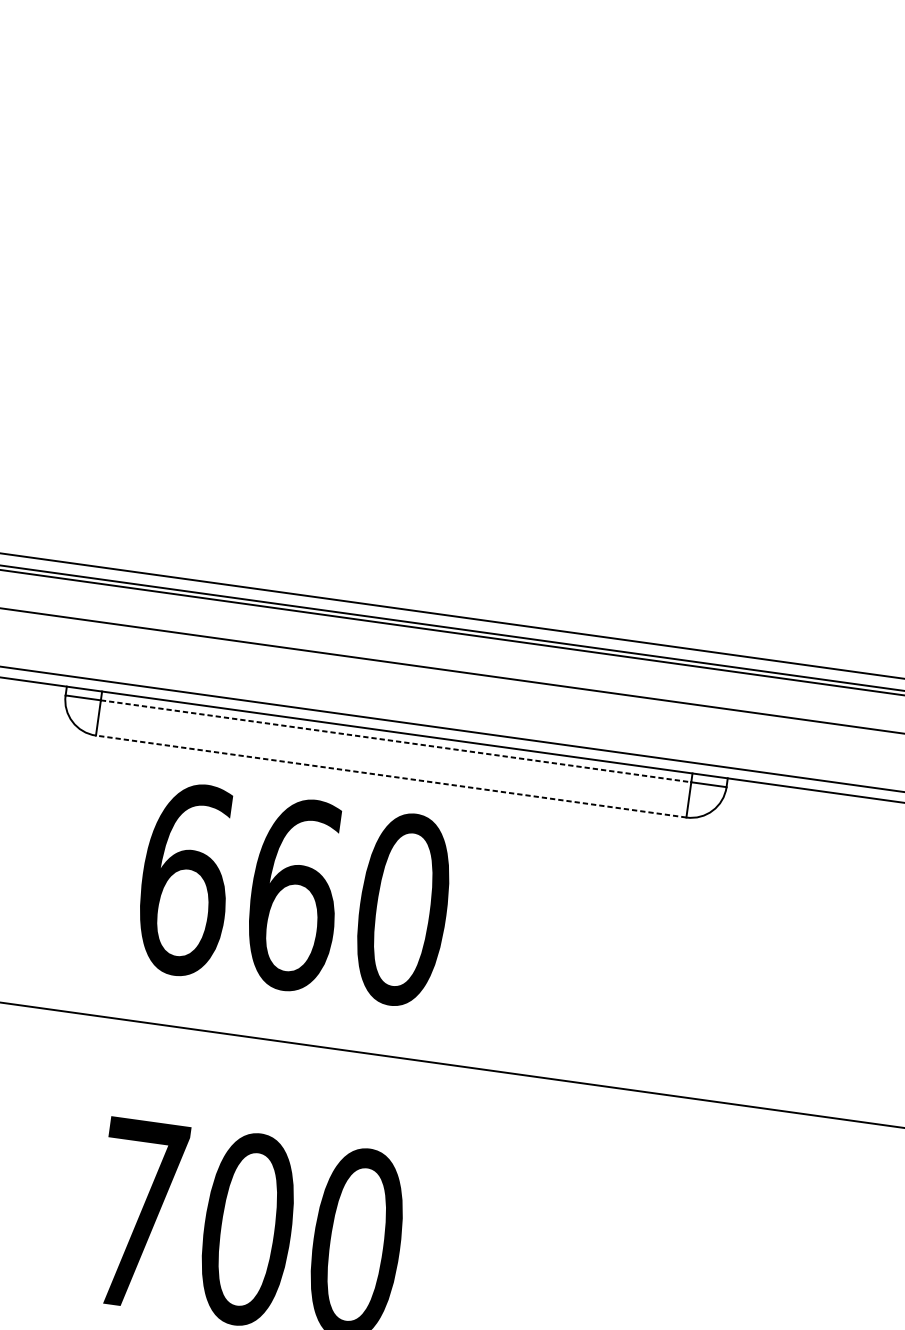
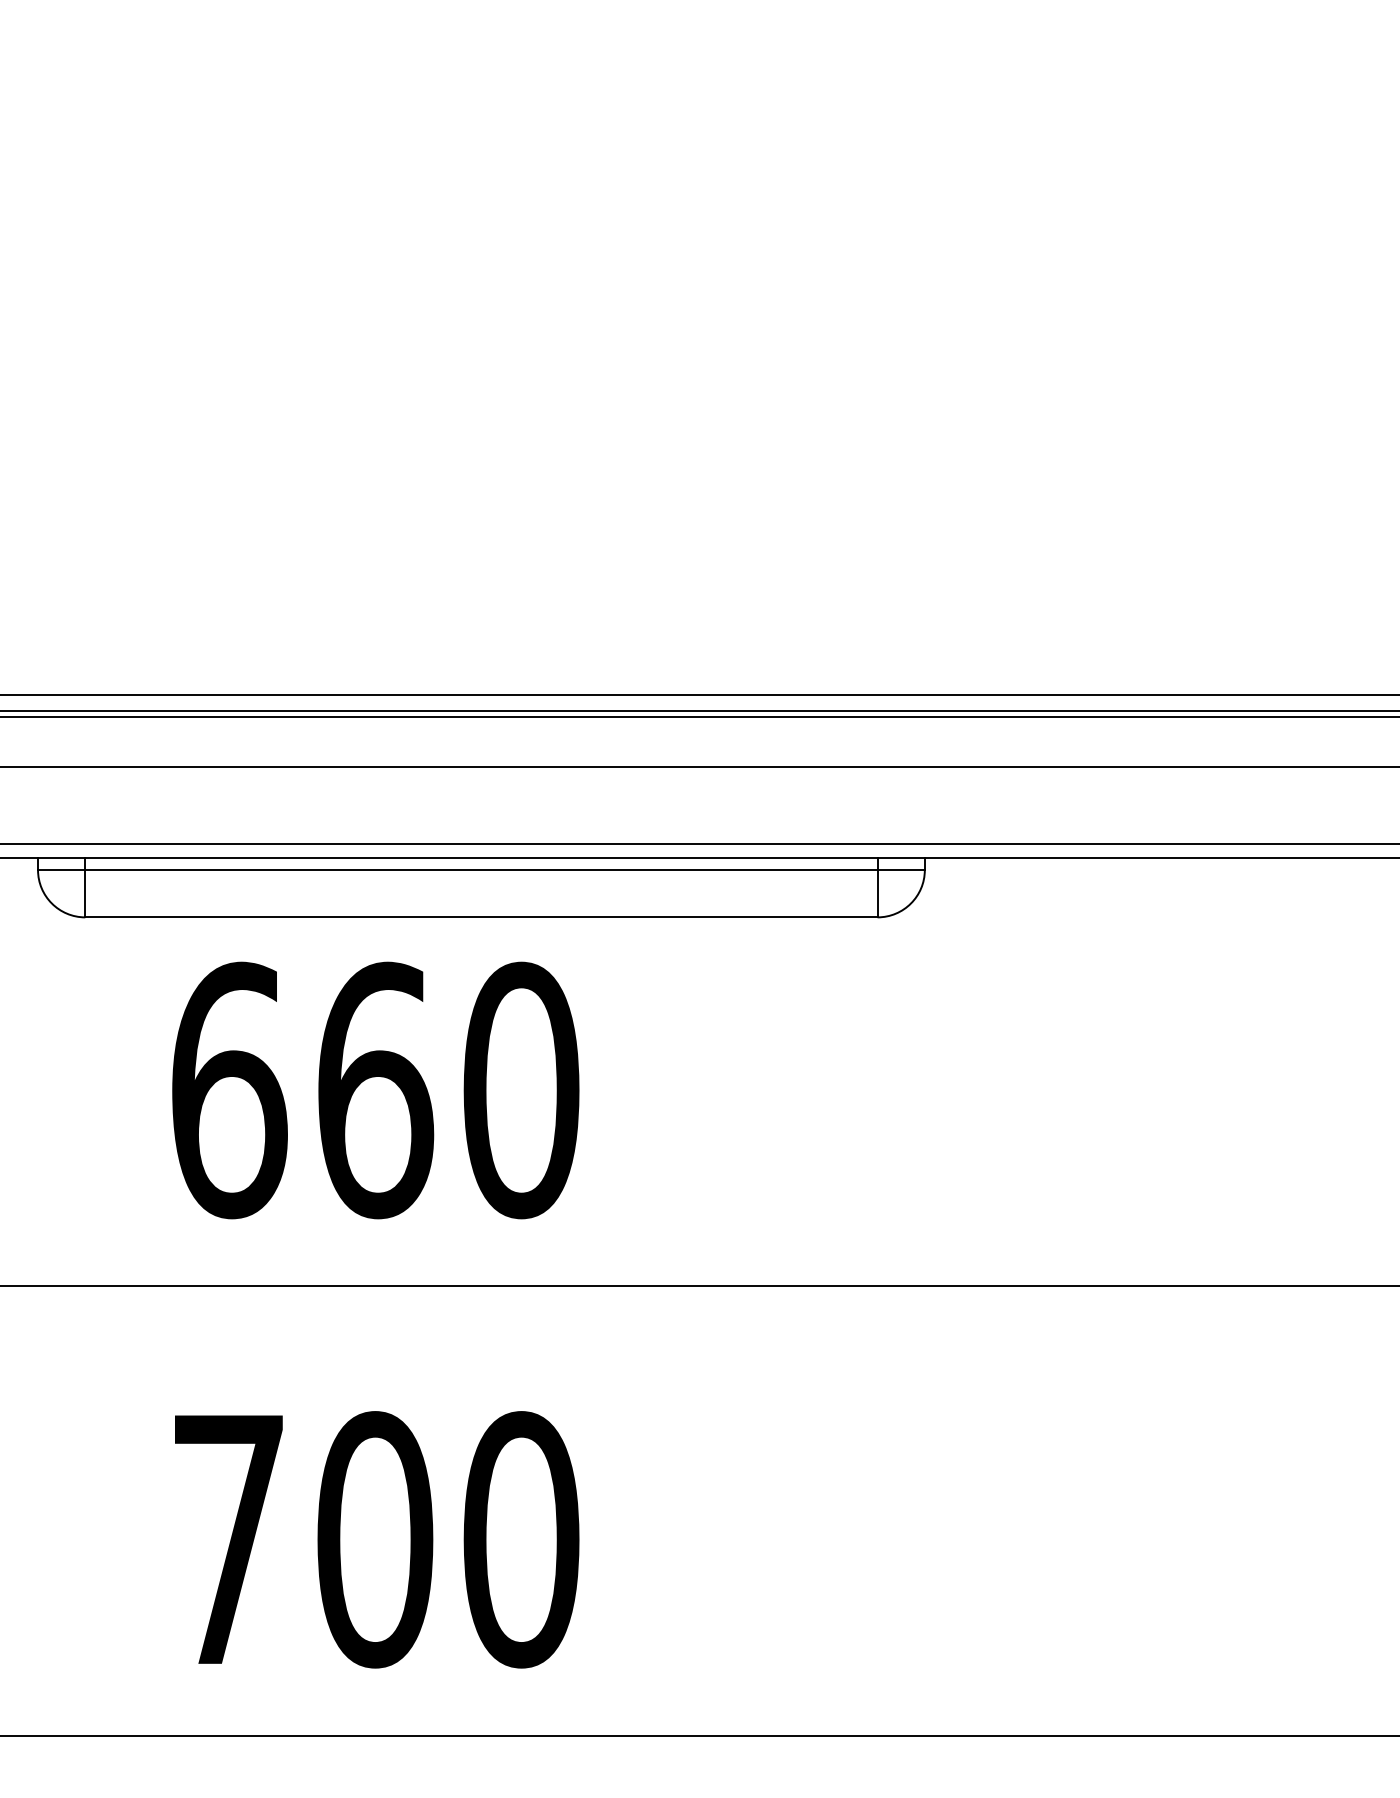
line: (396, 741) -> (481, 870), dashed -> solid
line: (390, 776) -> (480, 917), dashed -> solid

